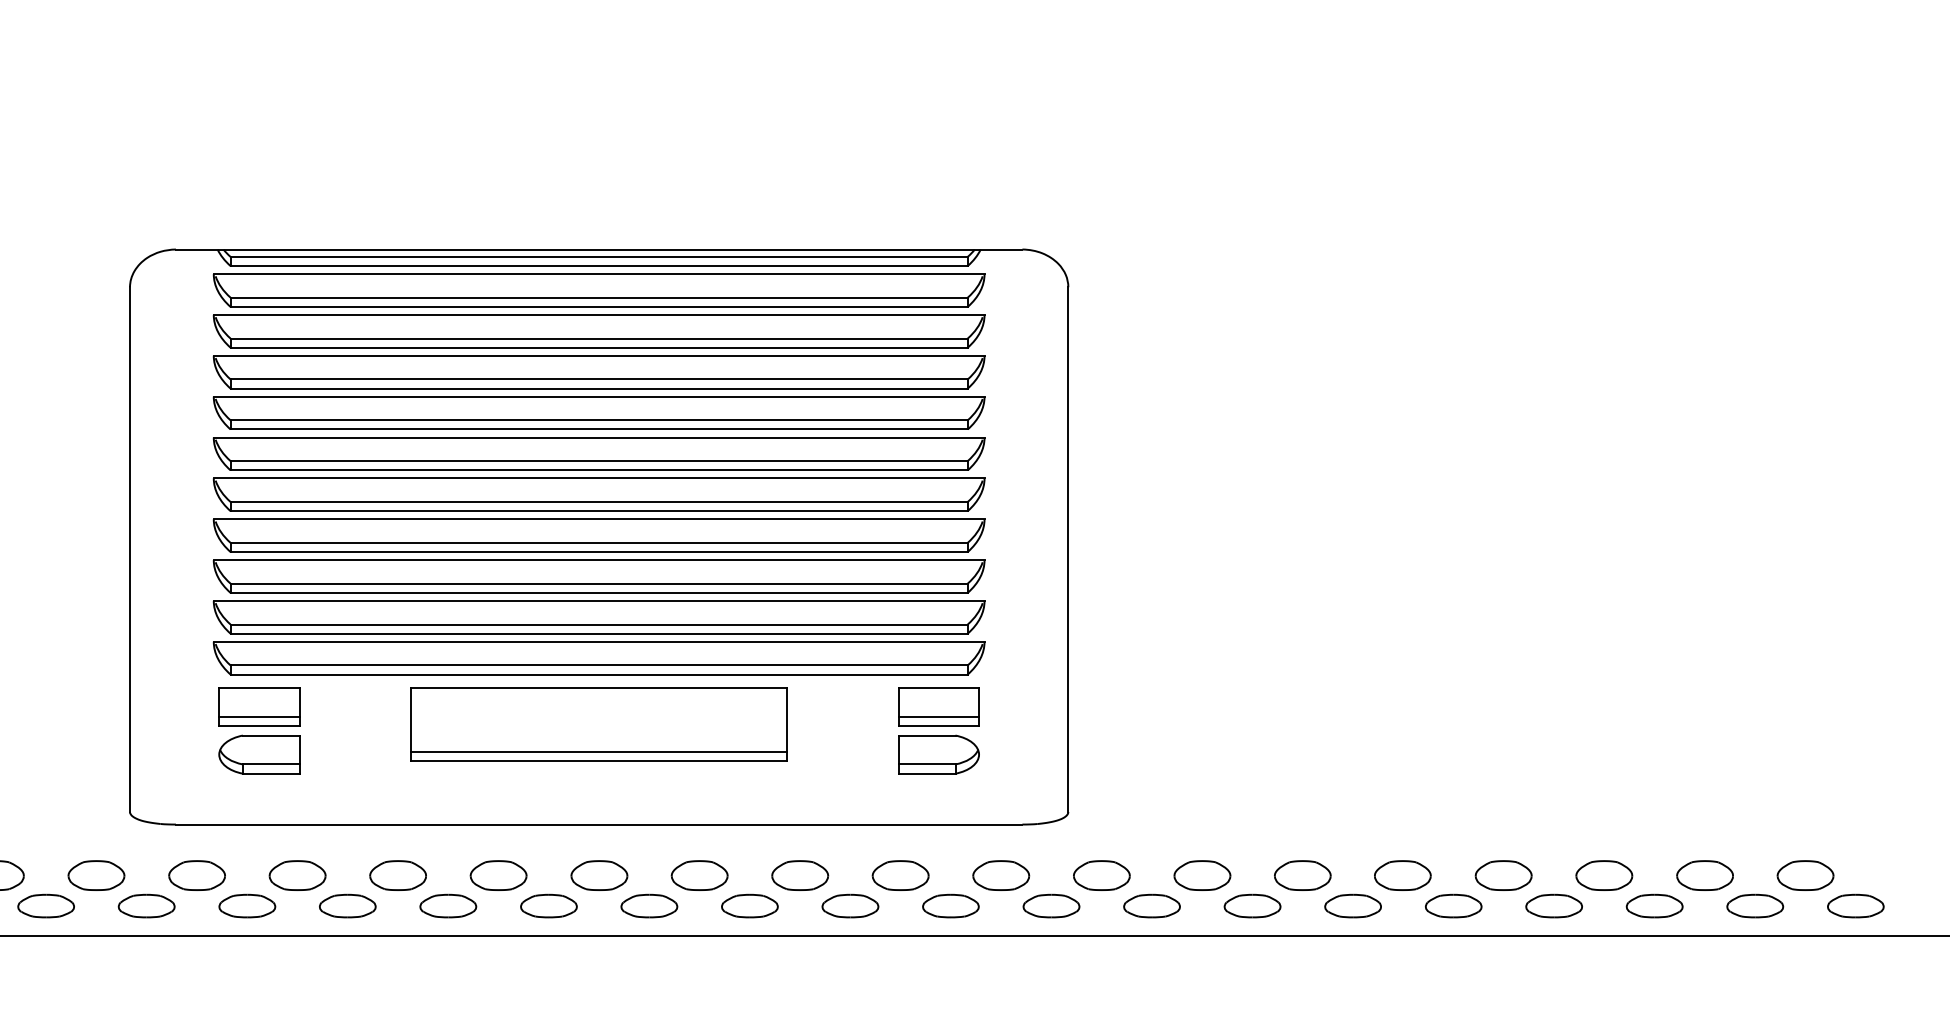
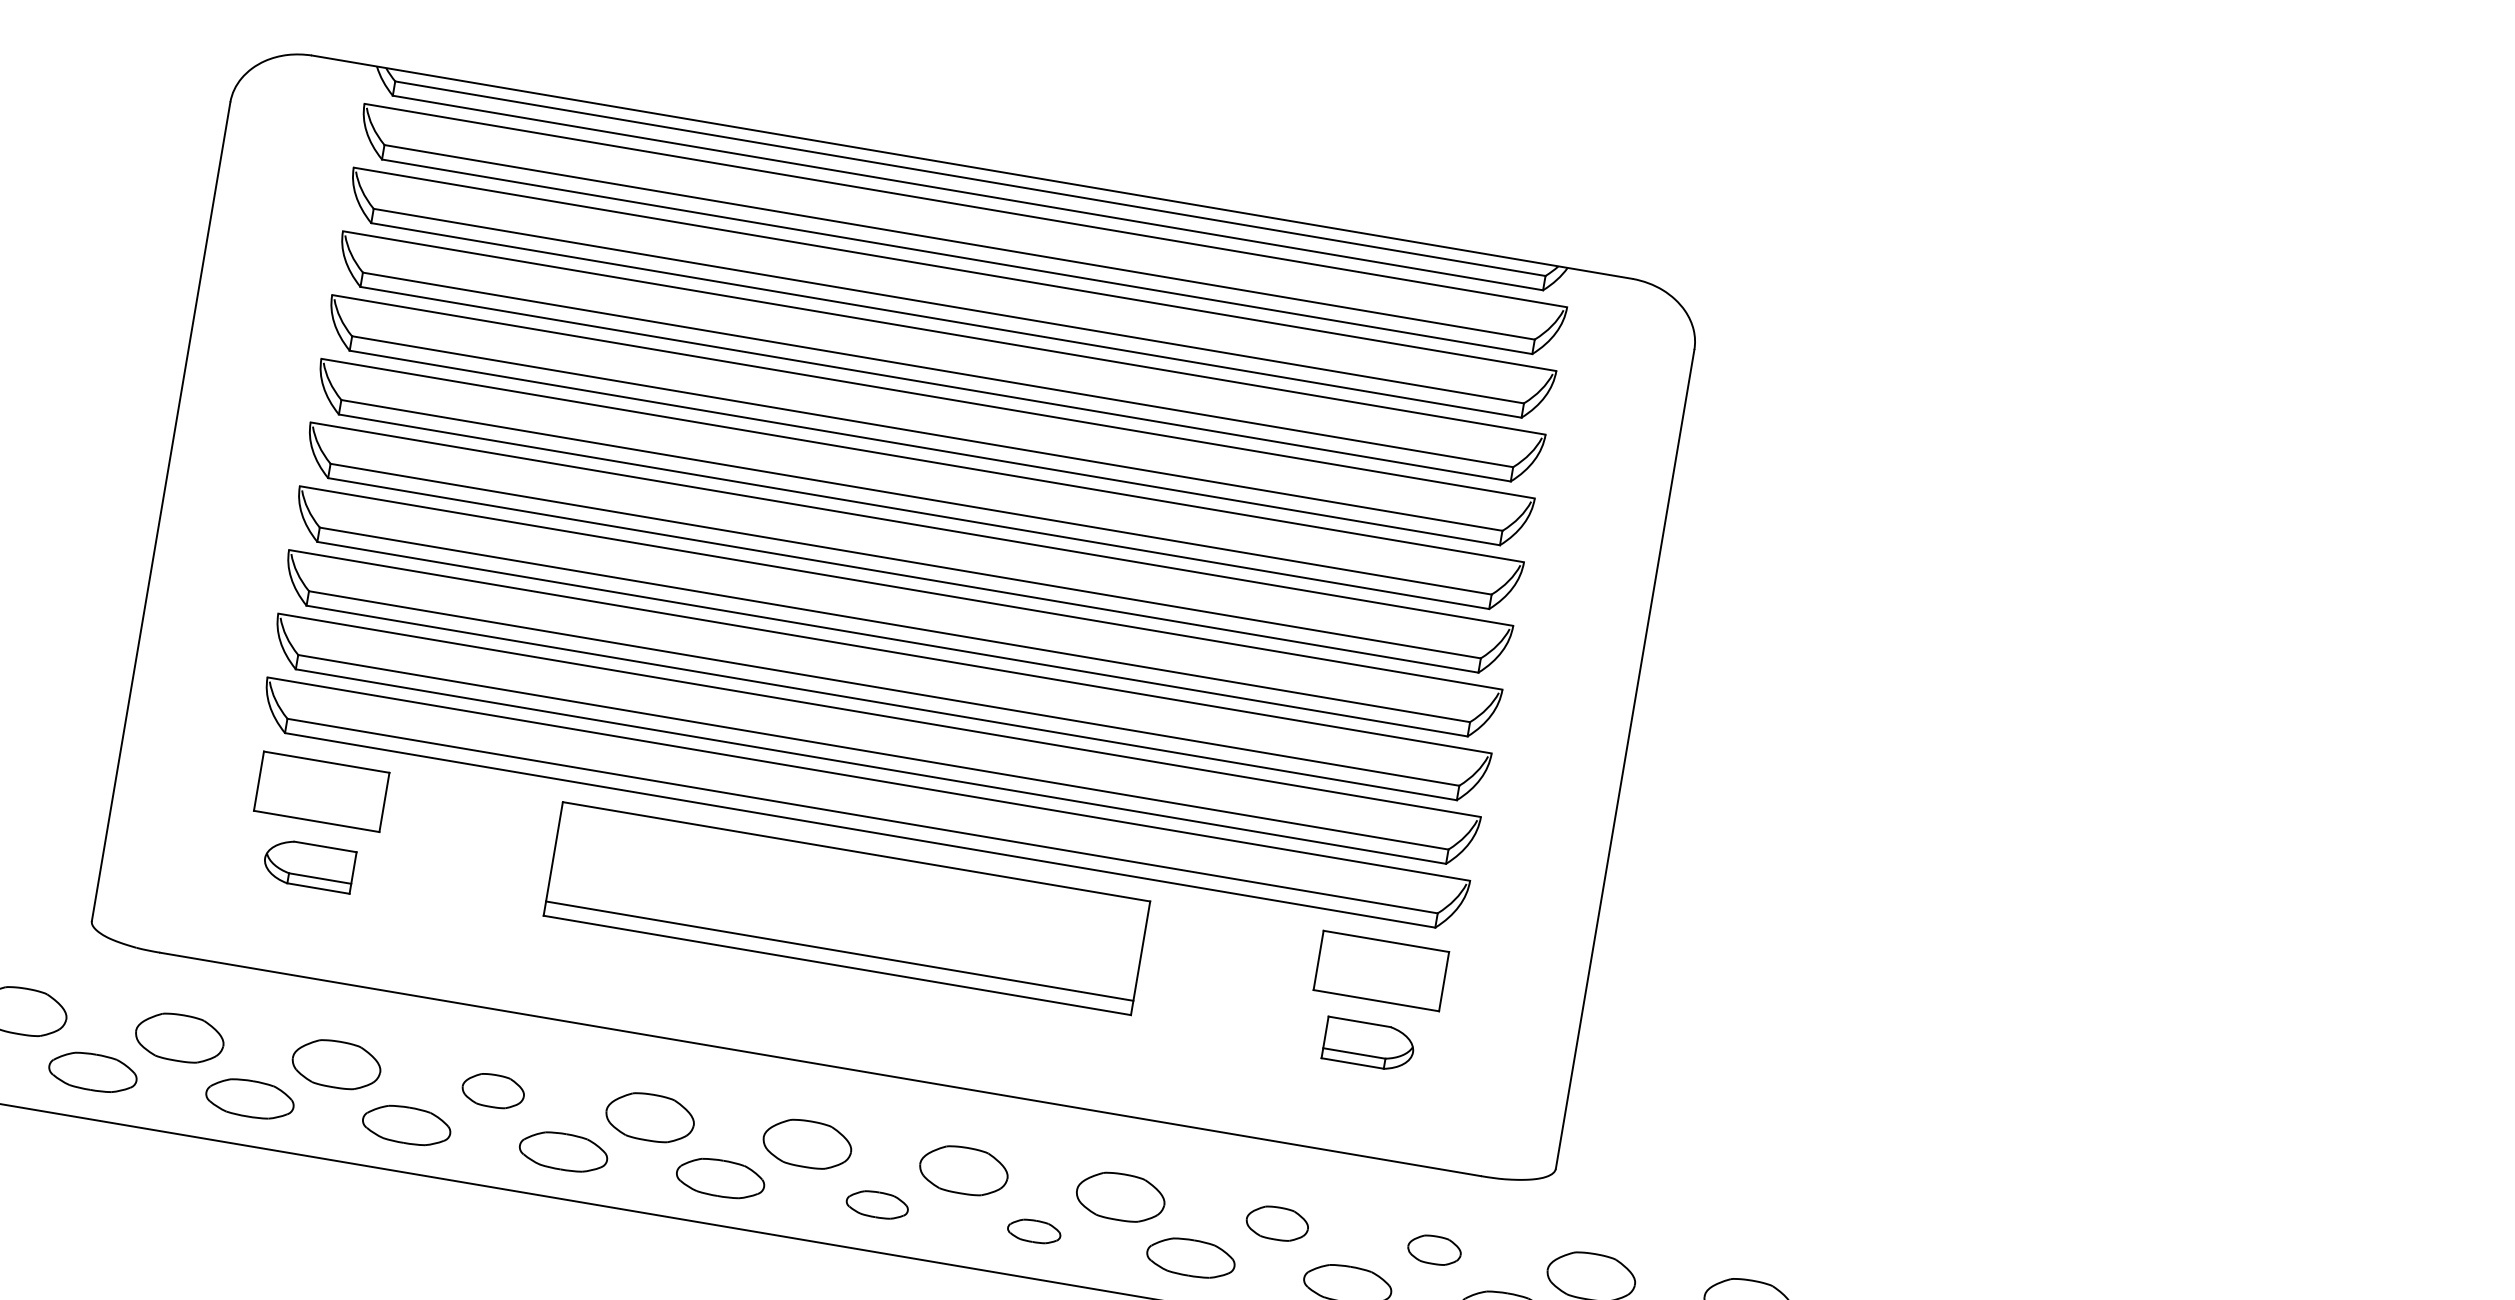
line: (259, 717) -> (318, 807), removed
line: (938, 717) -> (1378, 986), removed
part: (259, 754) -> (309, 865), size x0.7
part: (938, 754) -> (1368, 1044), size x0.7
part: (397, 875) -> (492, 1090), size x0.7
part: (900, 875) -> (1277, 1223), size x0.7
part: (1001, 875) -> (1434, 1250), size x0.6
part: (649, 905) -> (877, 1203), size x0.7
part: (749, 905) -> (1033, 1230), size x0.6

